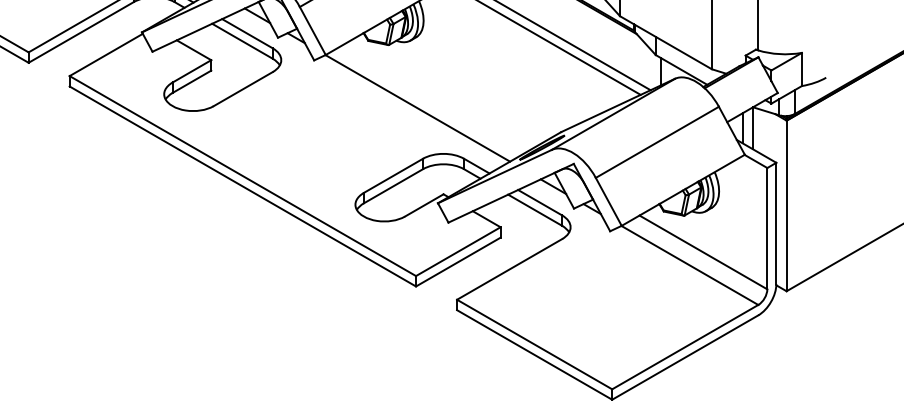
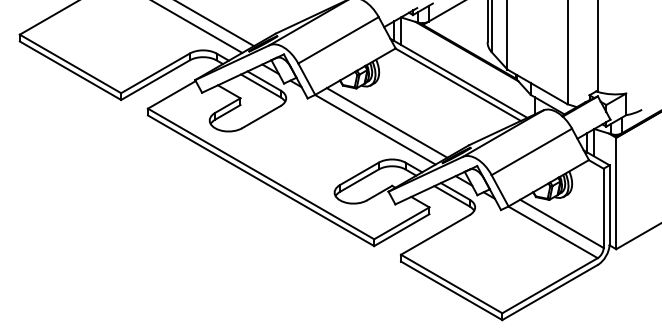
line: (434, 97) -> (386, 122), added

